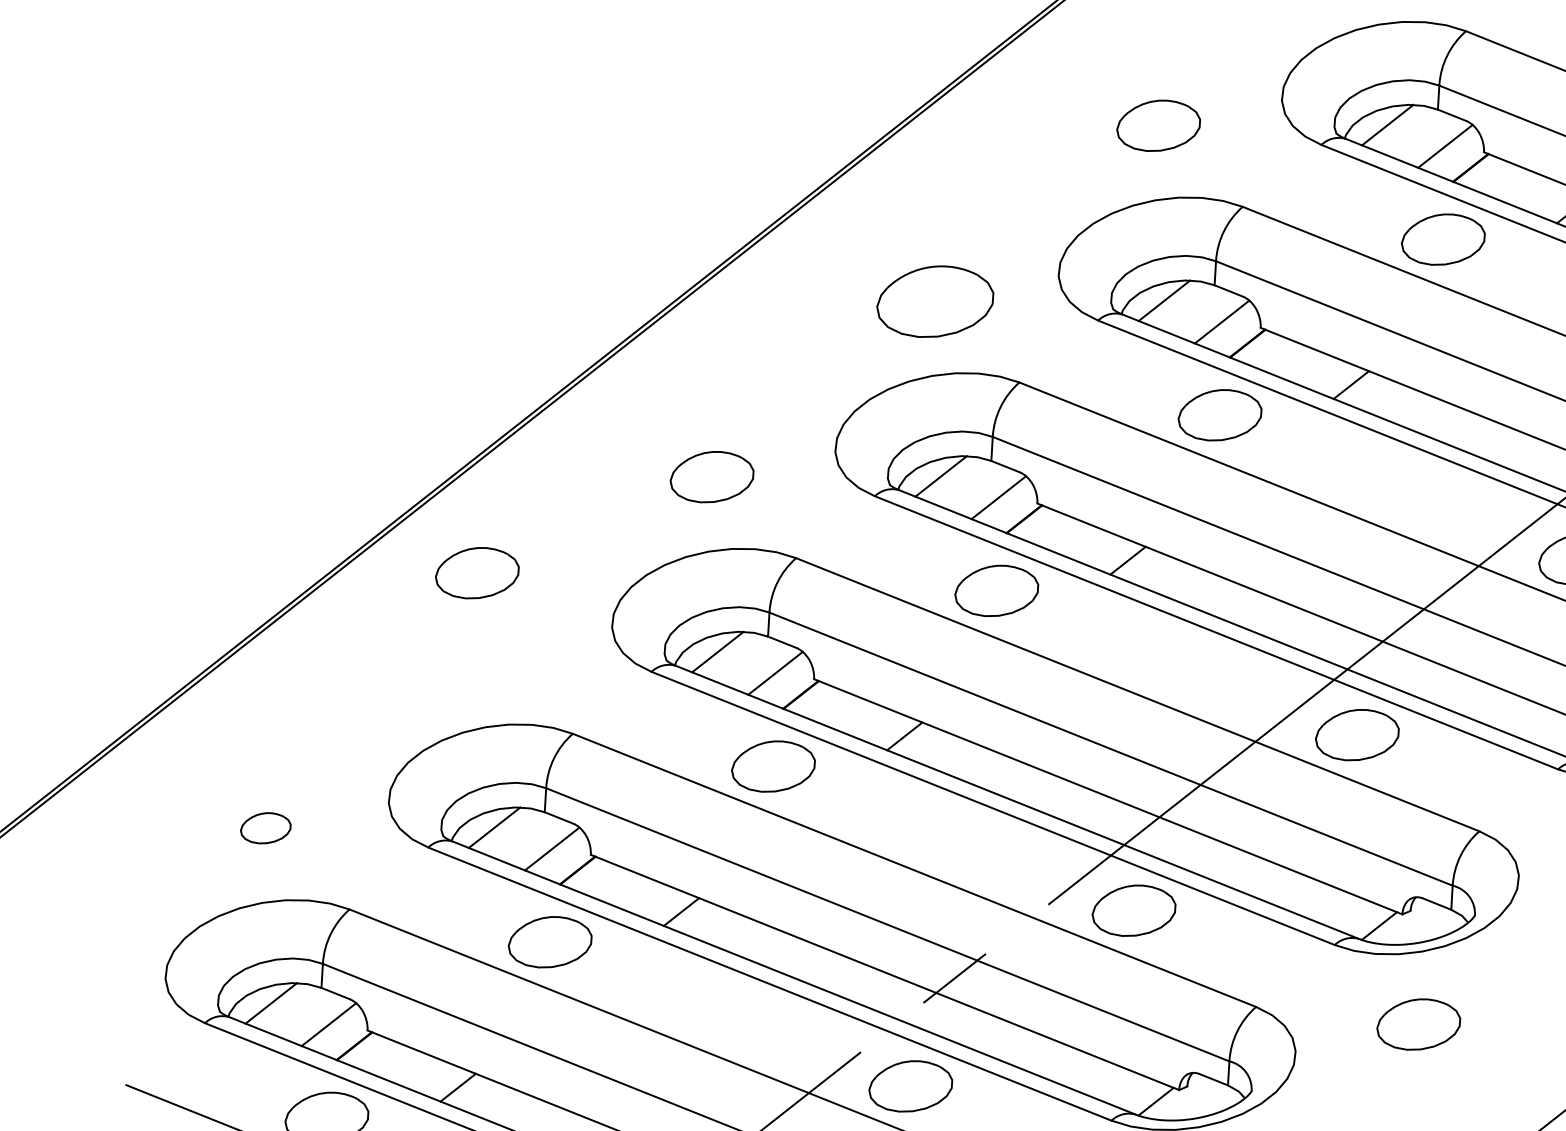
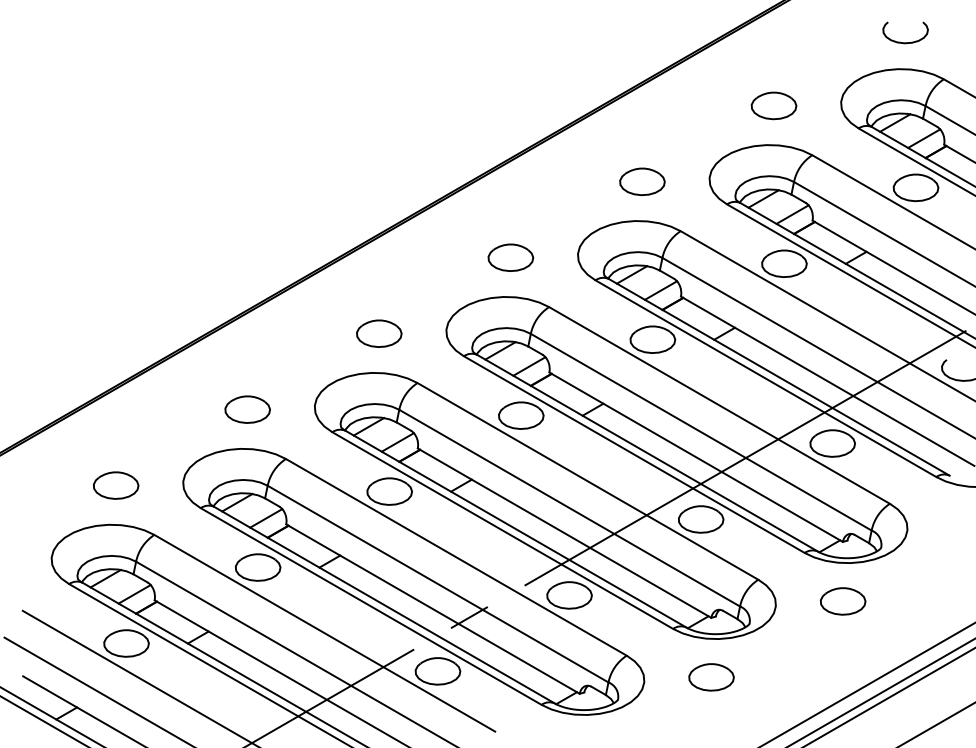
part: (934, 300) -> (510, 257), size x0.71
part: (476, 572) -> (247, 409), moved
part: (266, 828) -> (116, 485), size x1.67

